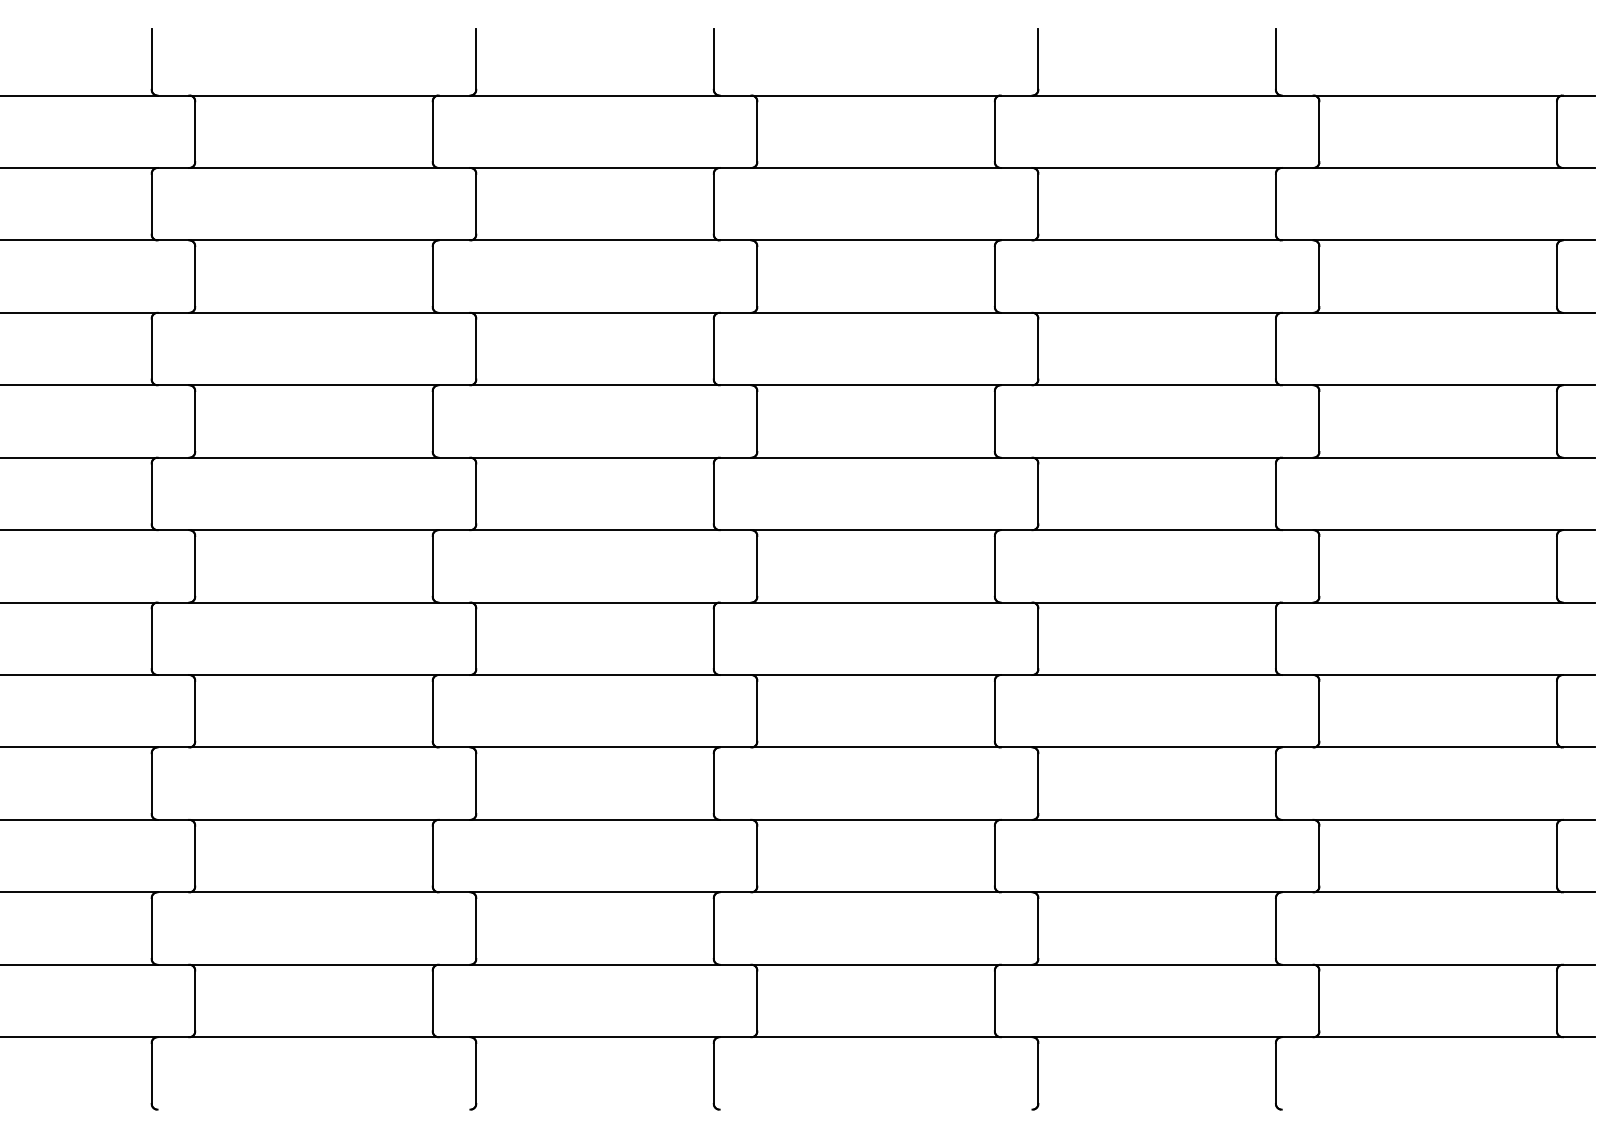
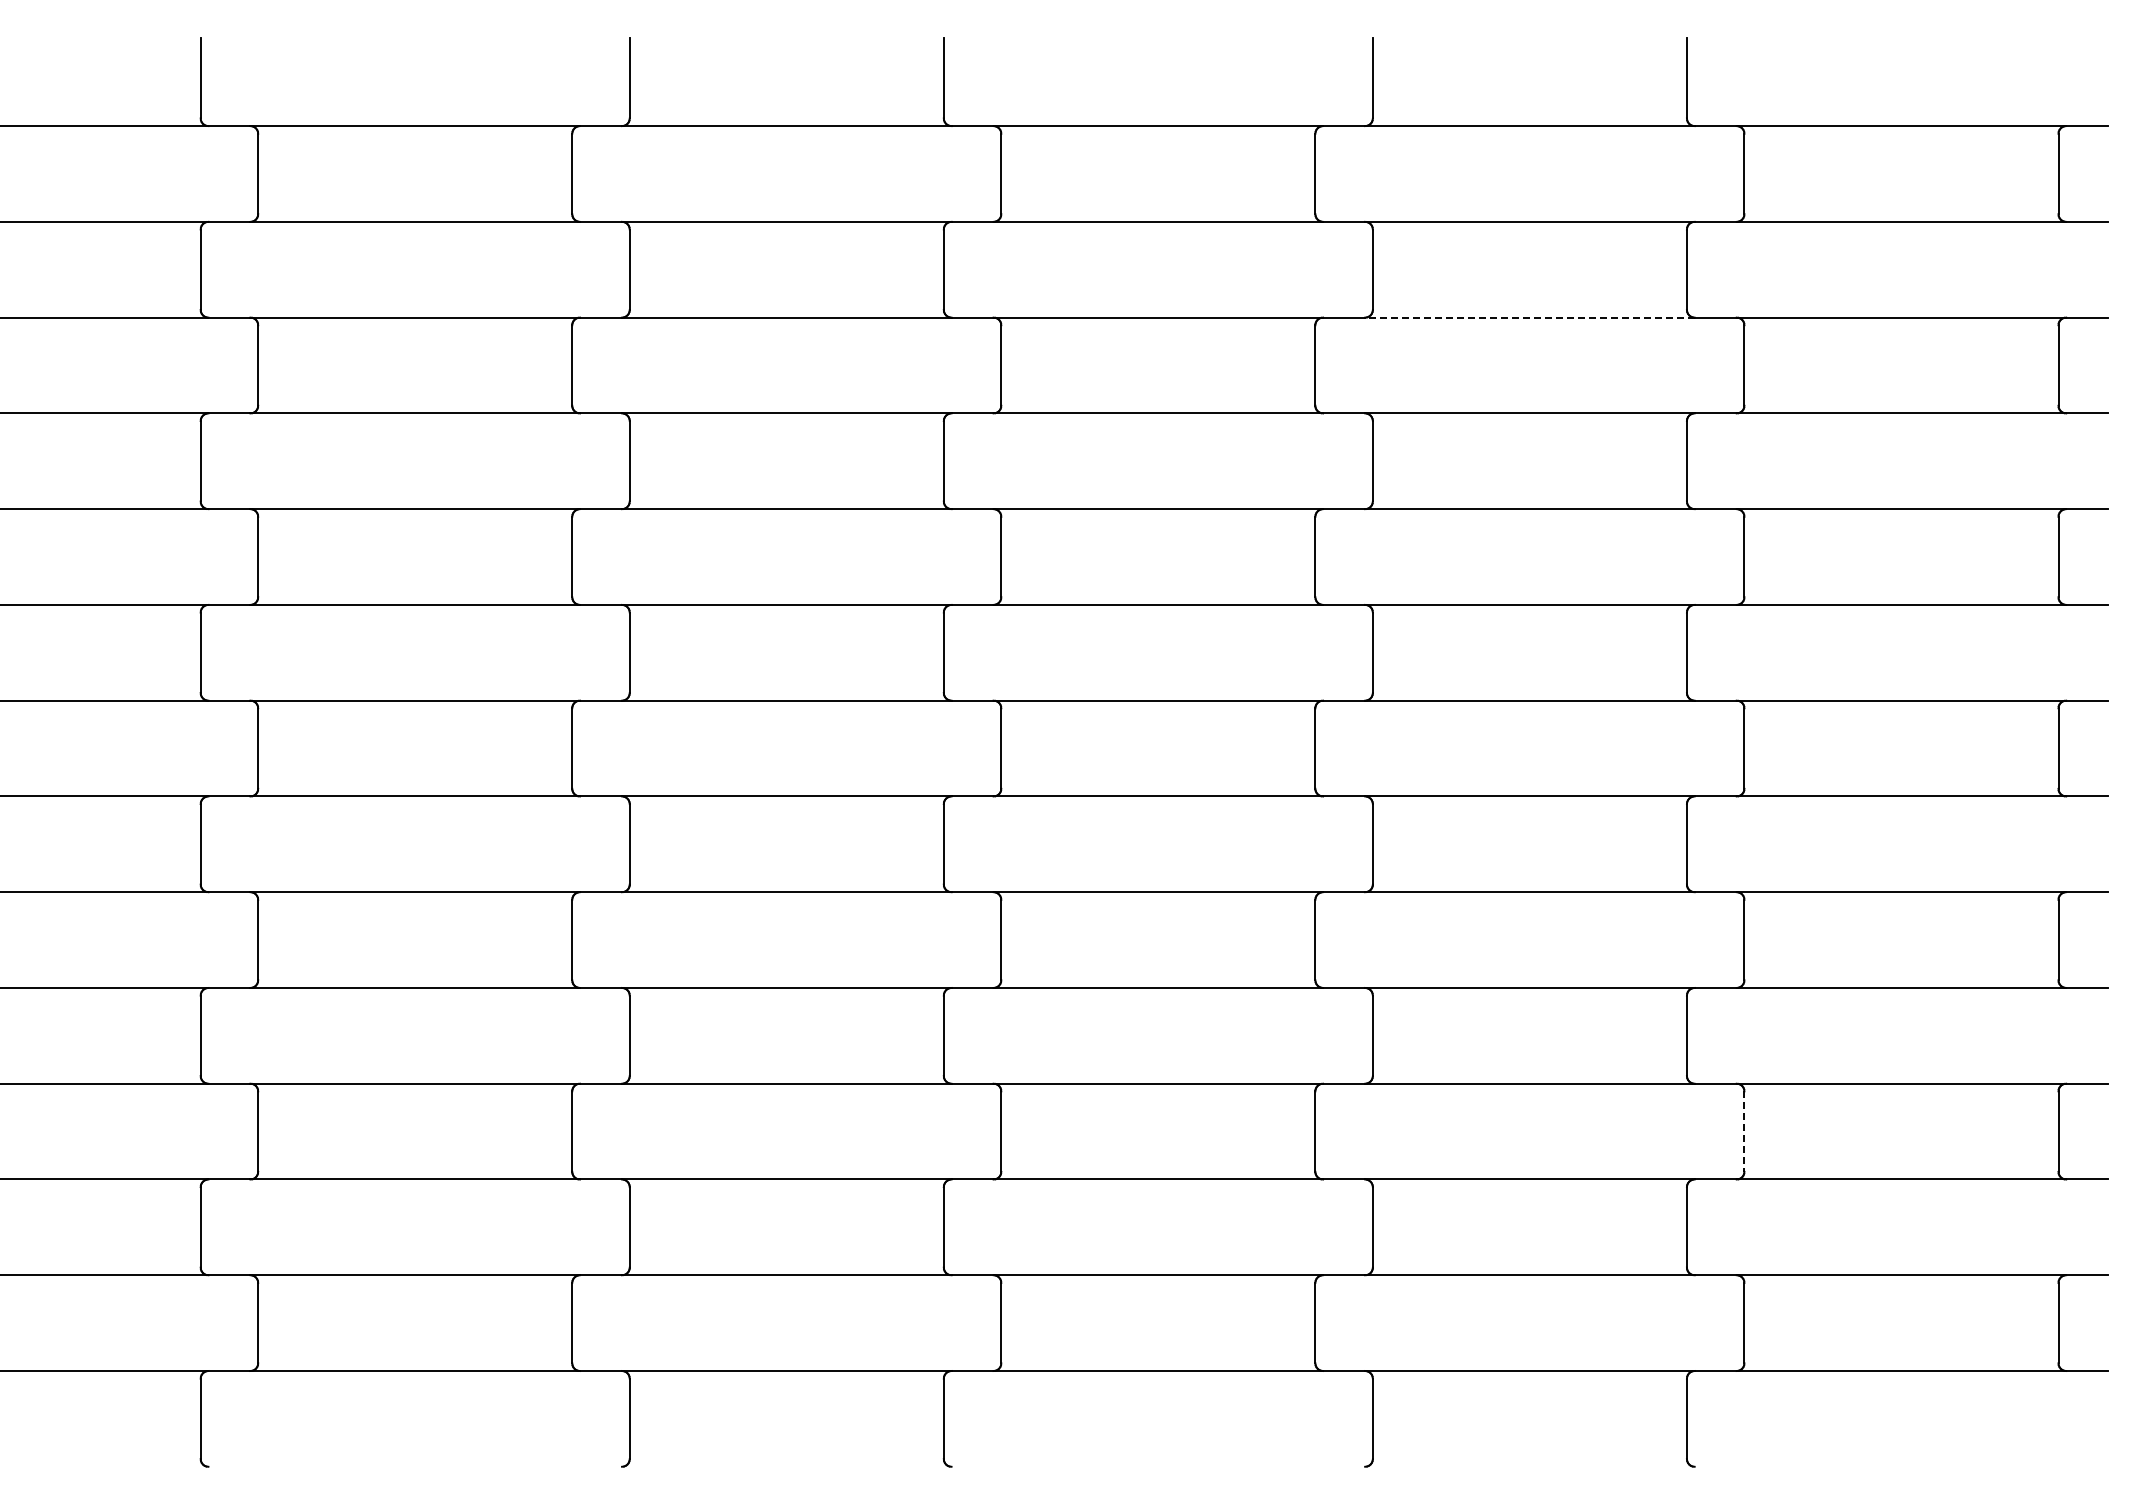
line: (1156, 240) -> (1529, 317), solid -> dashed
line: (1319, 856) -> (1744, 1132), solid -> dashed

